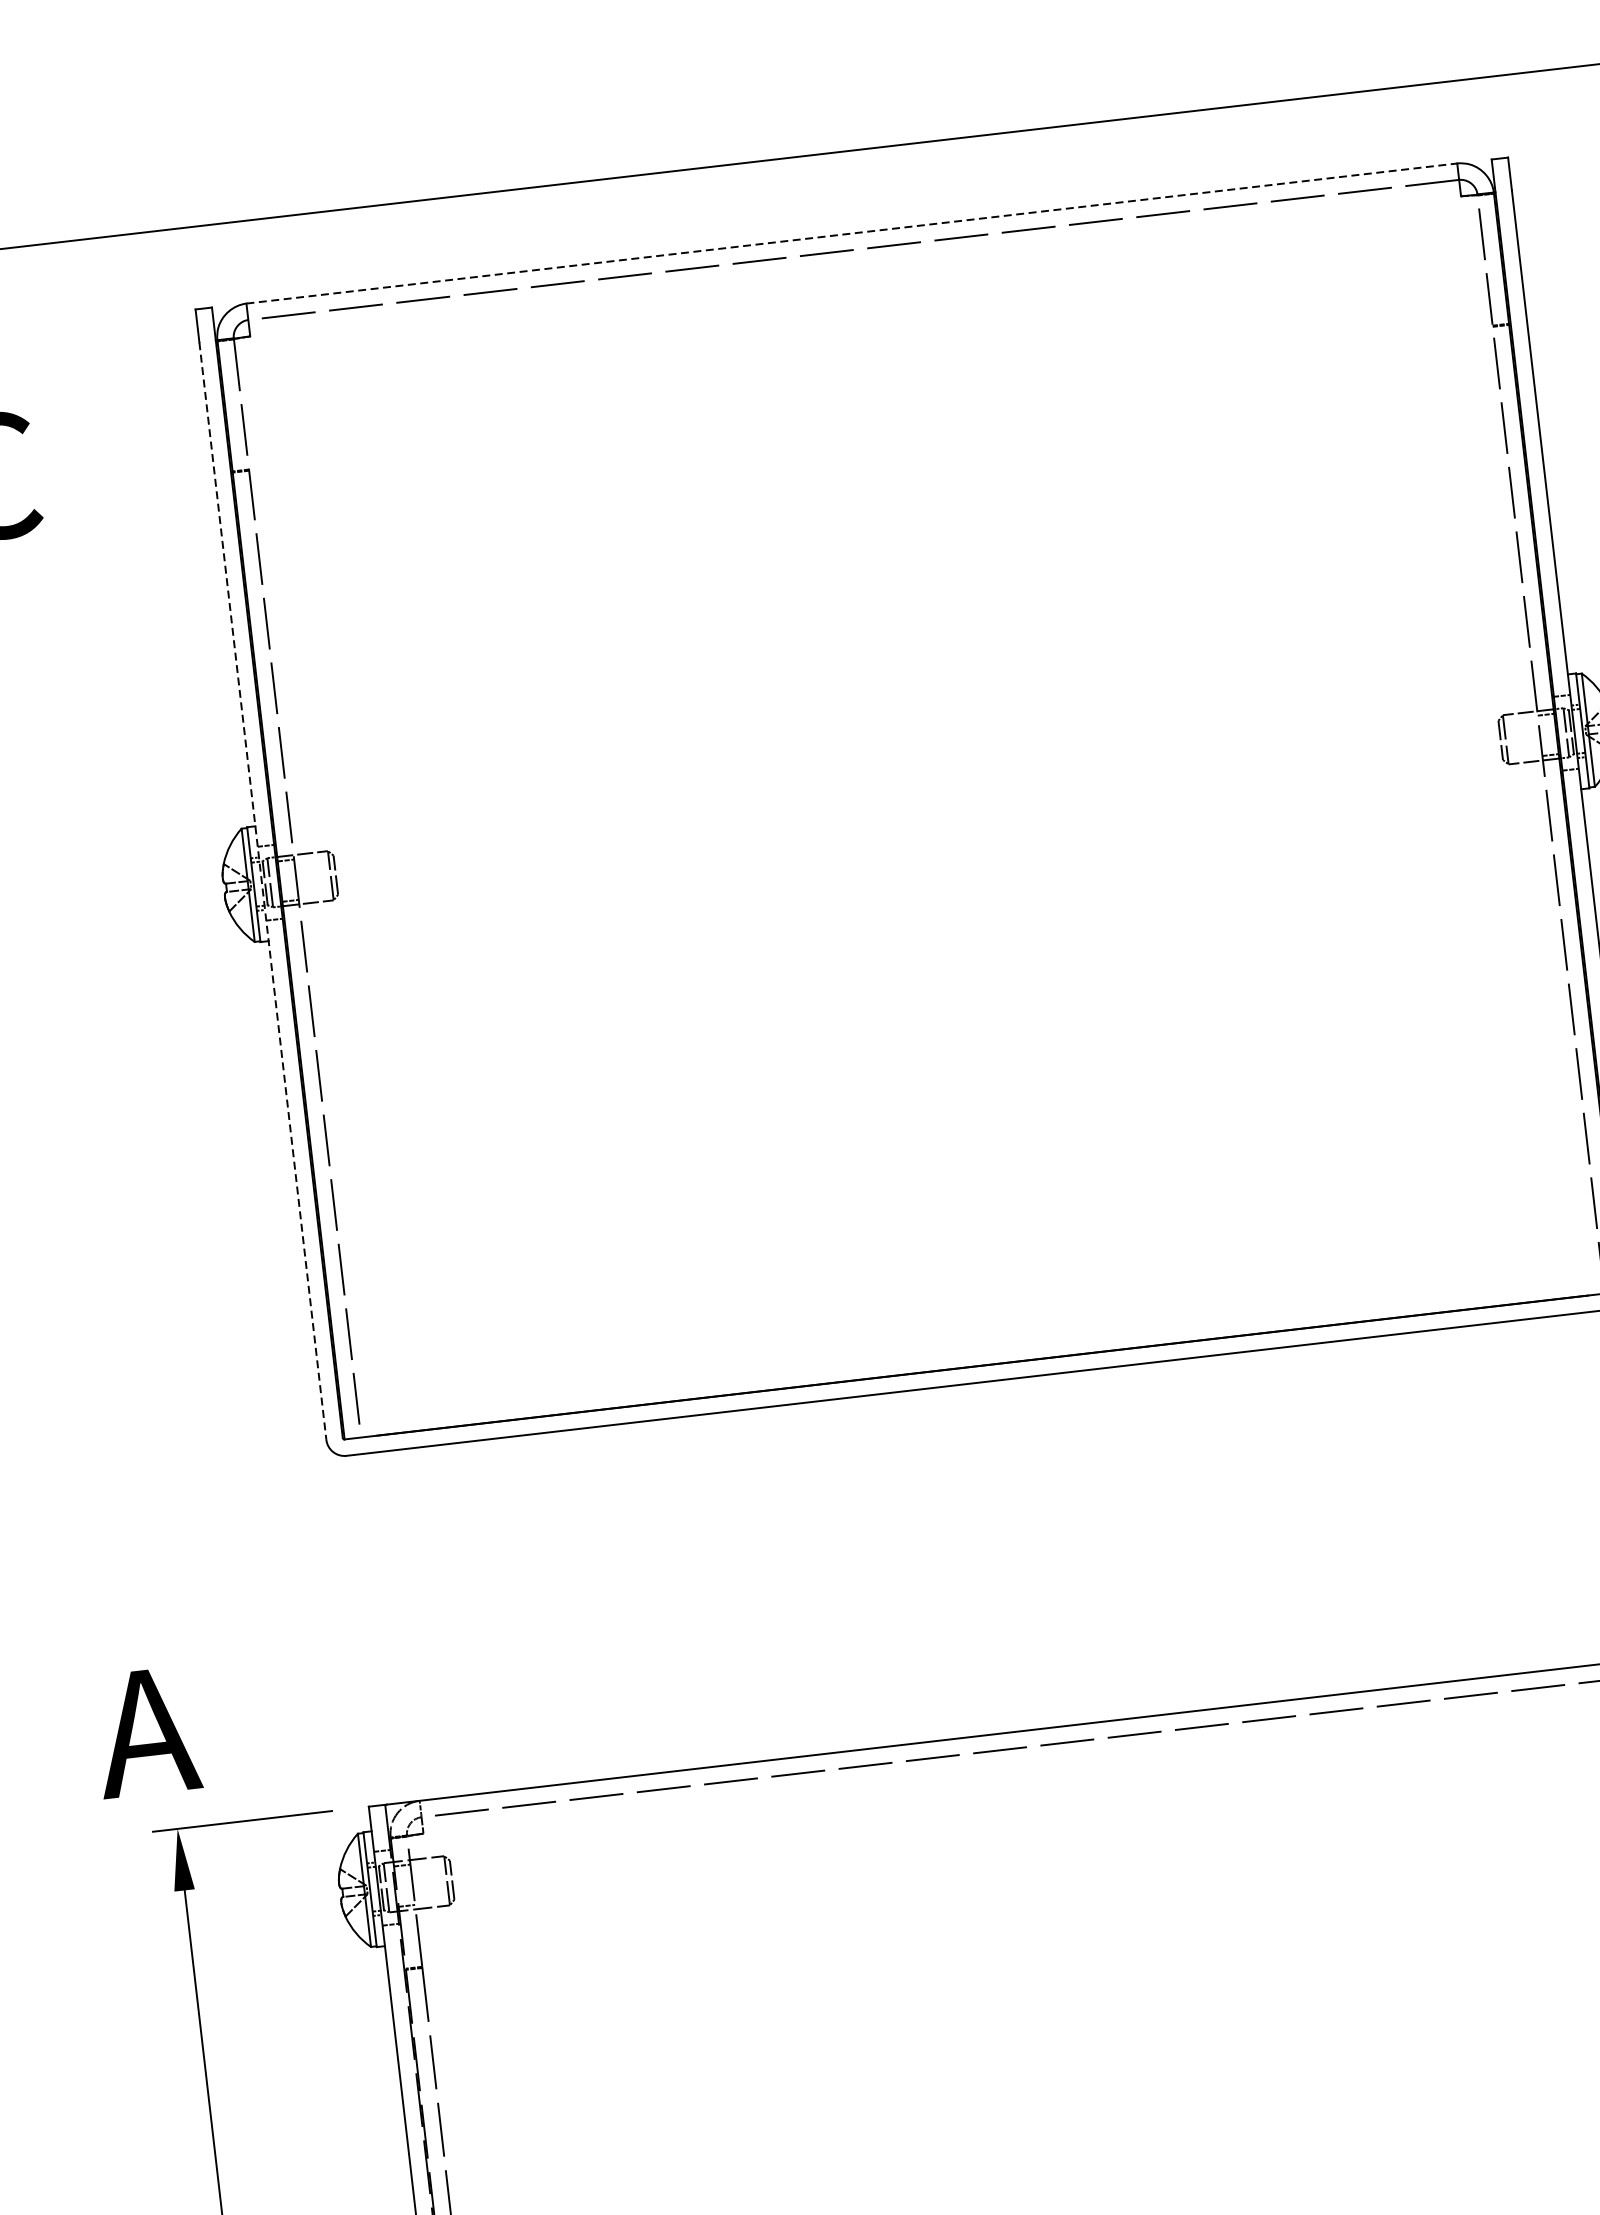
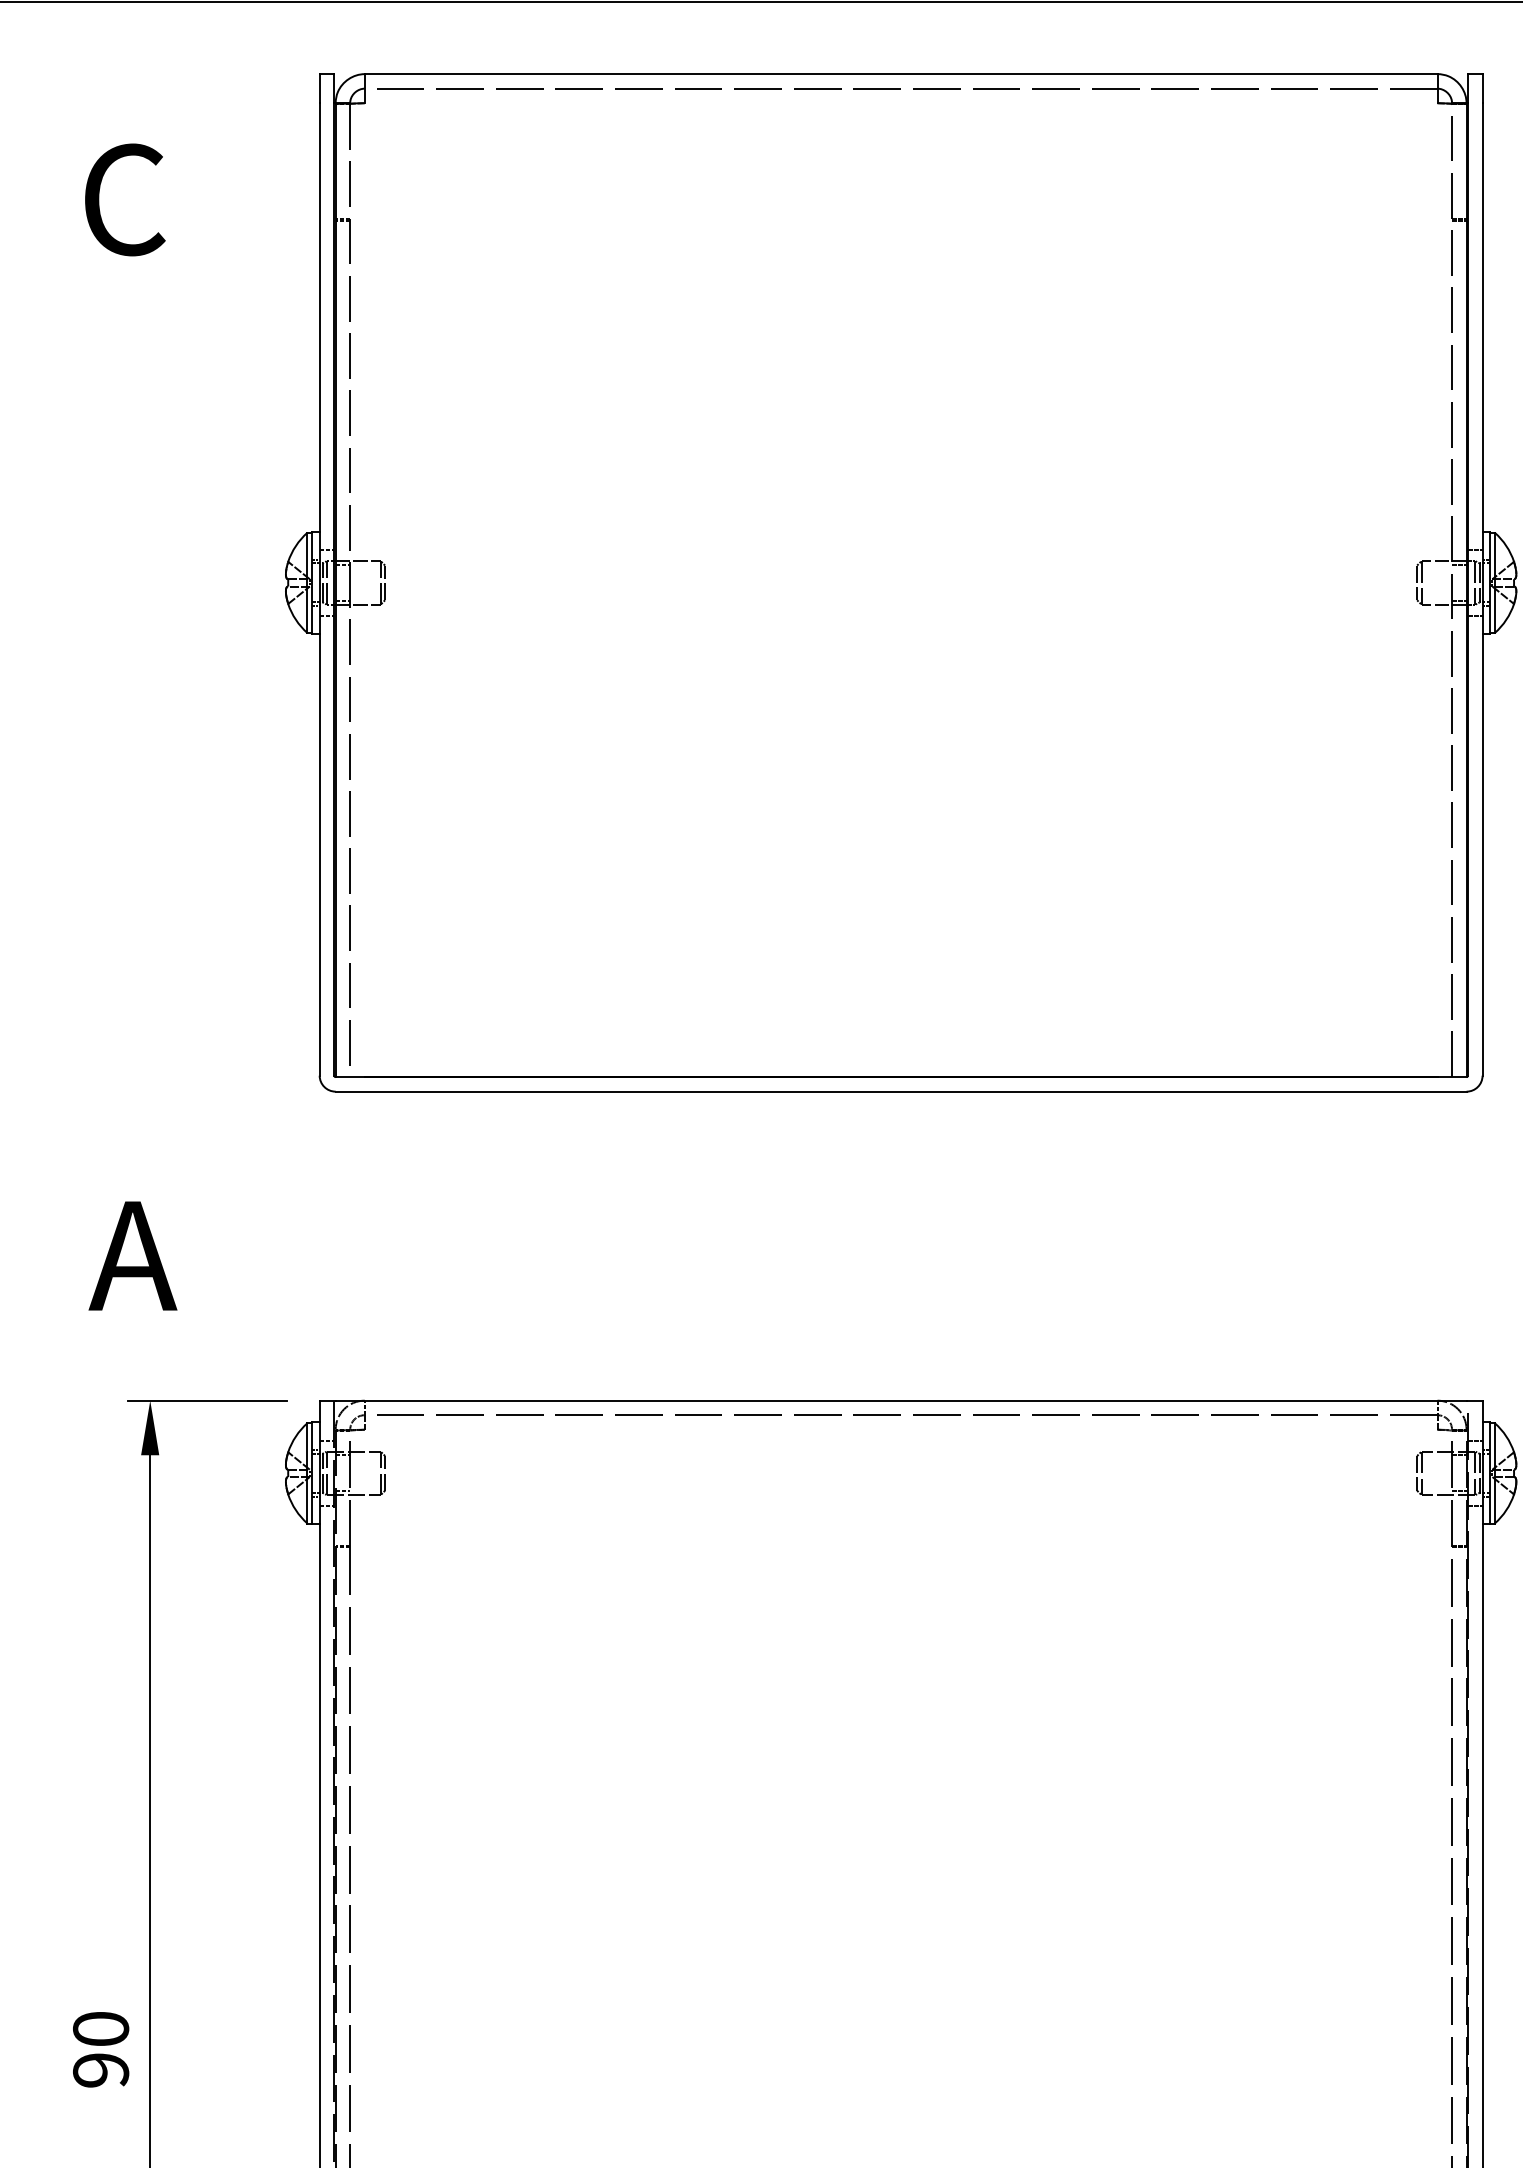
line: (852, 233) -> (901, 74), dashed -> solid
line: (262, 891) -> (319, 589), dashed -> solid
text: (146, 1731) -> (132, 1255), moved

